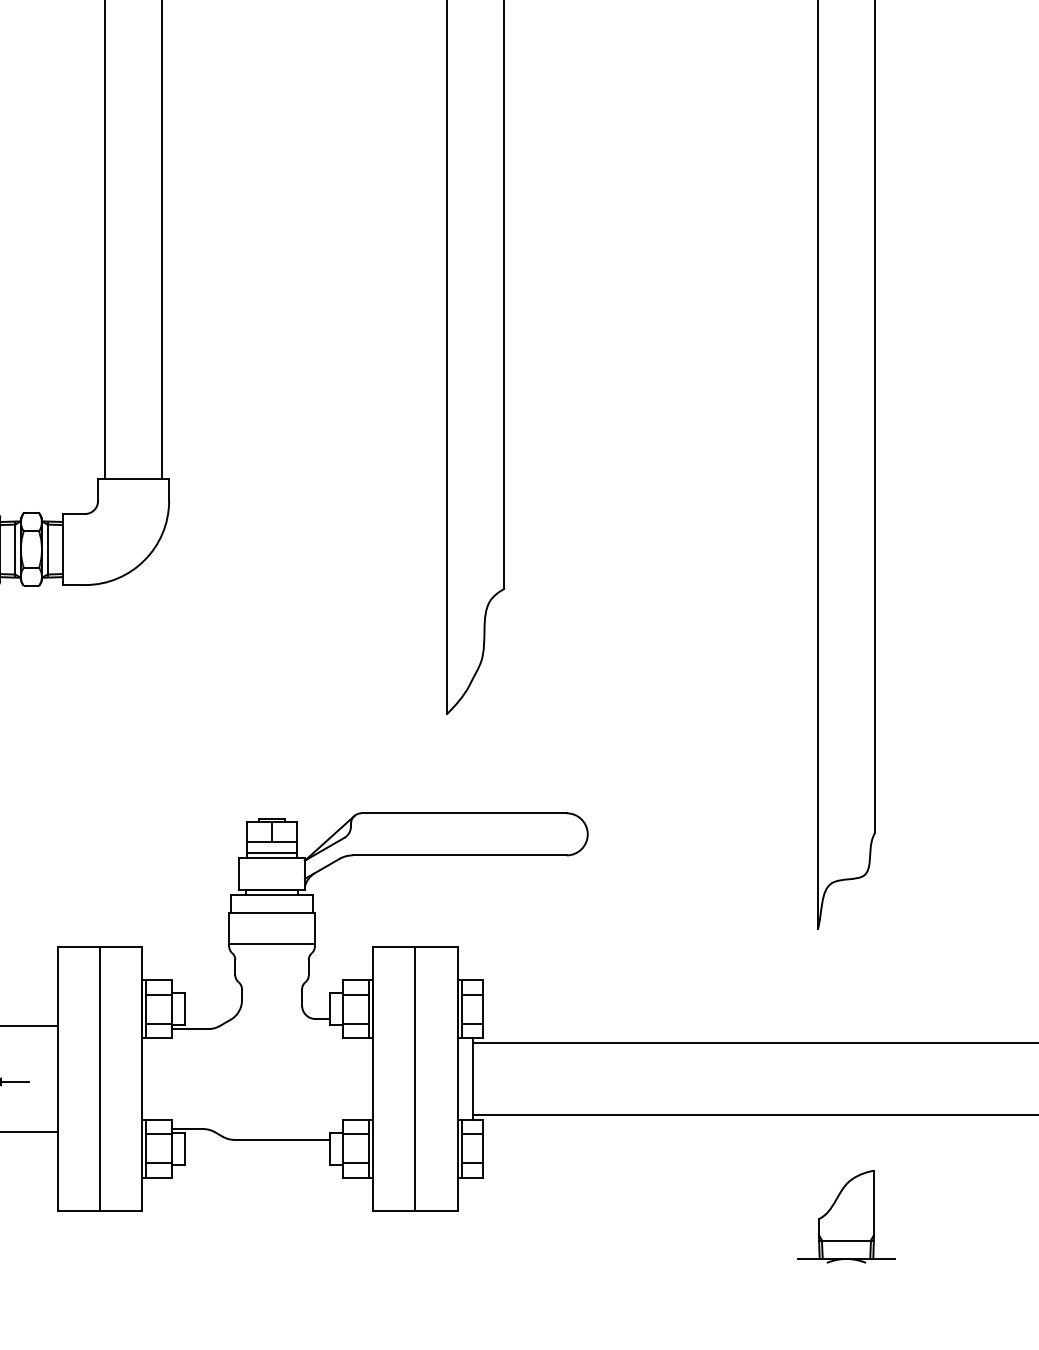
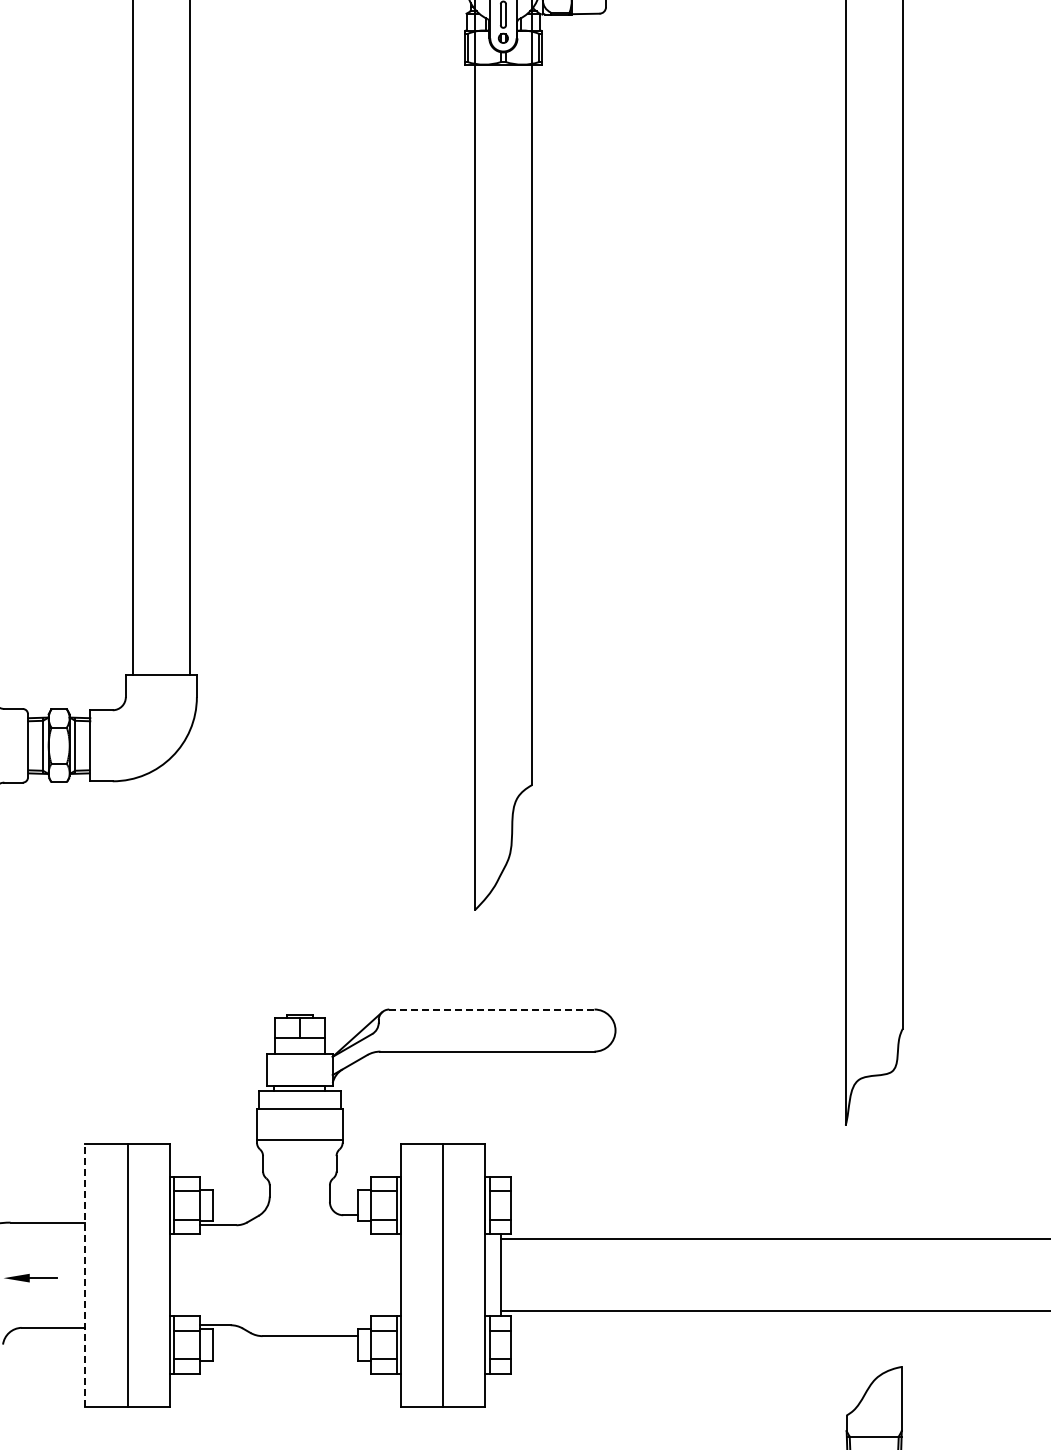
line: (463, 813) -> (491, 1009), solid -> dashed
line: (271, 852) -> (299, 1048), removed
line: (57, 1079) -> (85, 1275), solid -> dashed

